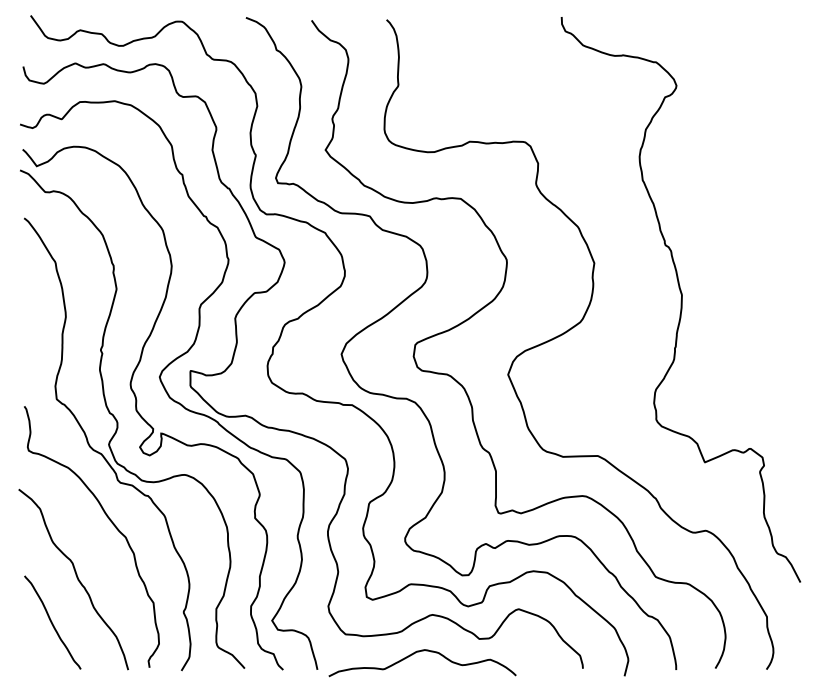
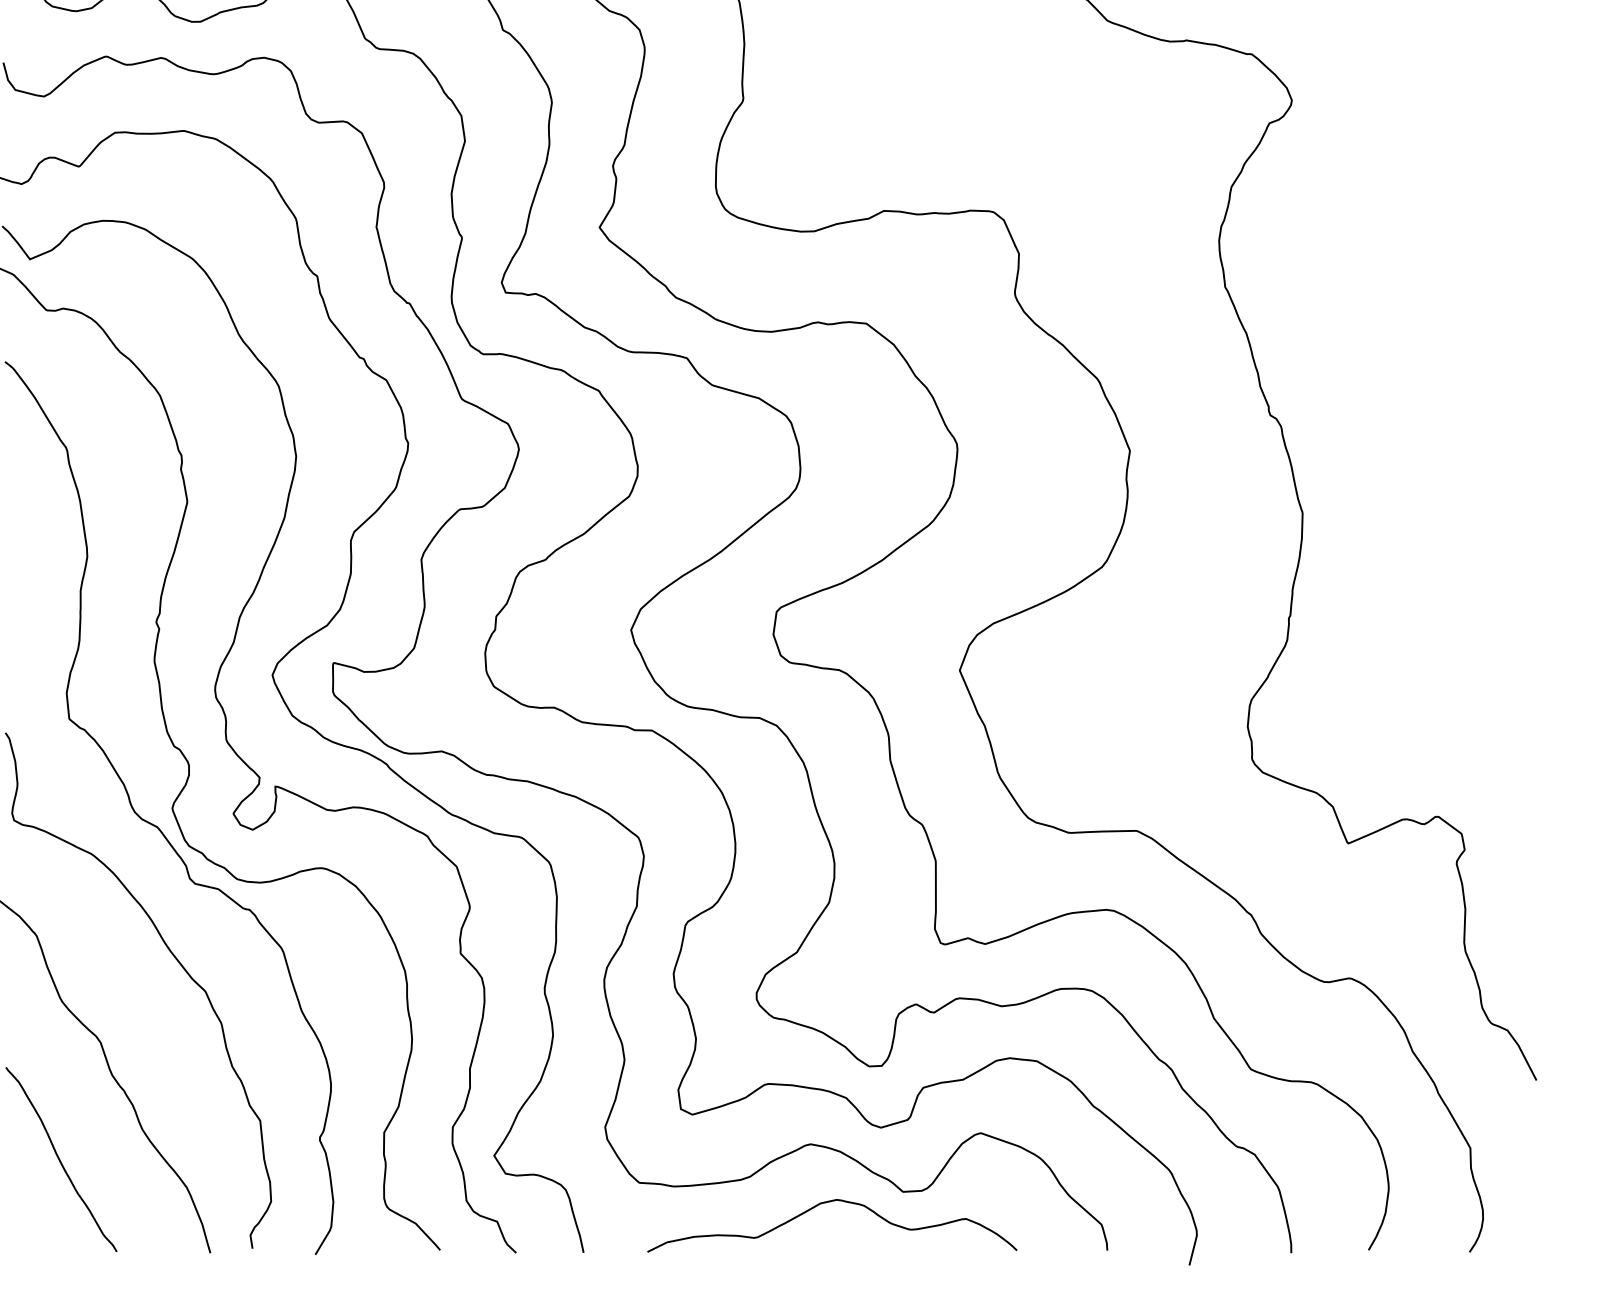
curve: (419, 652) -> (826, 1204), moved

